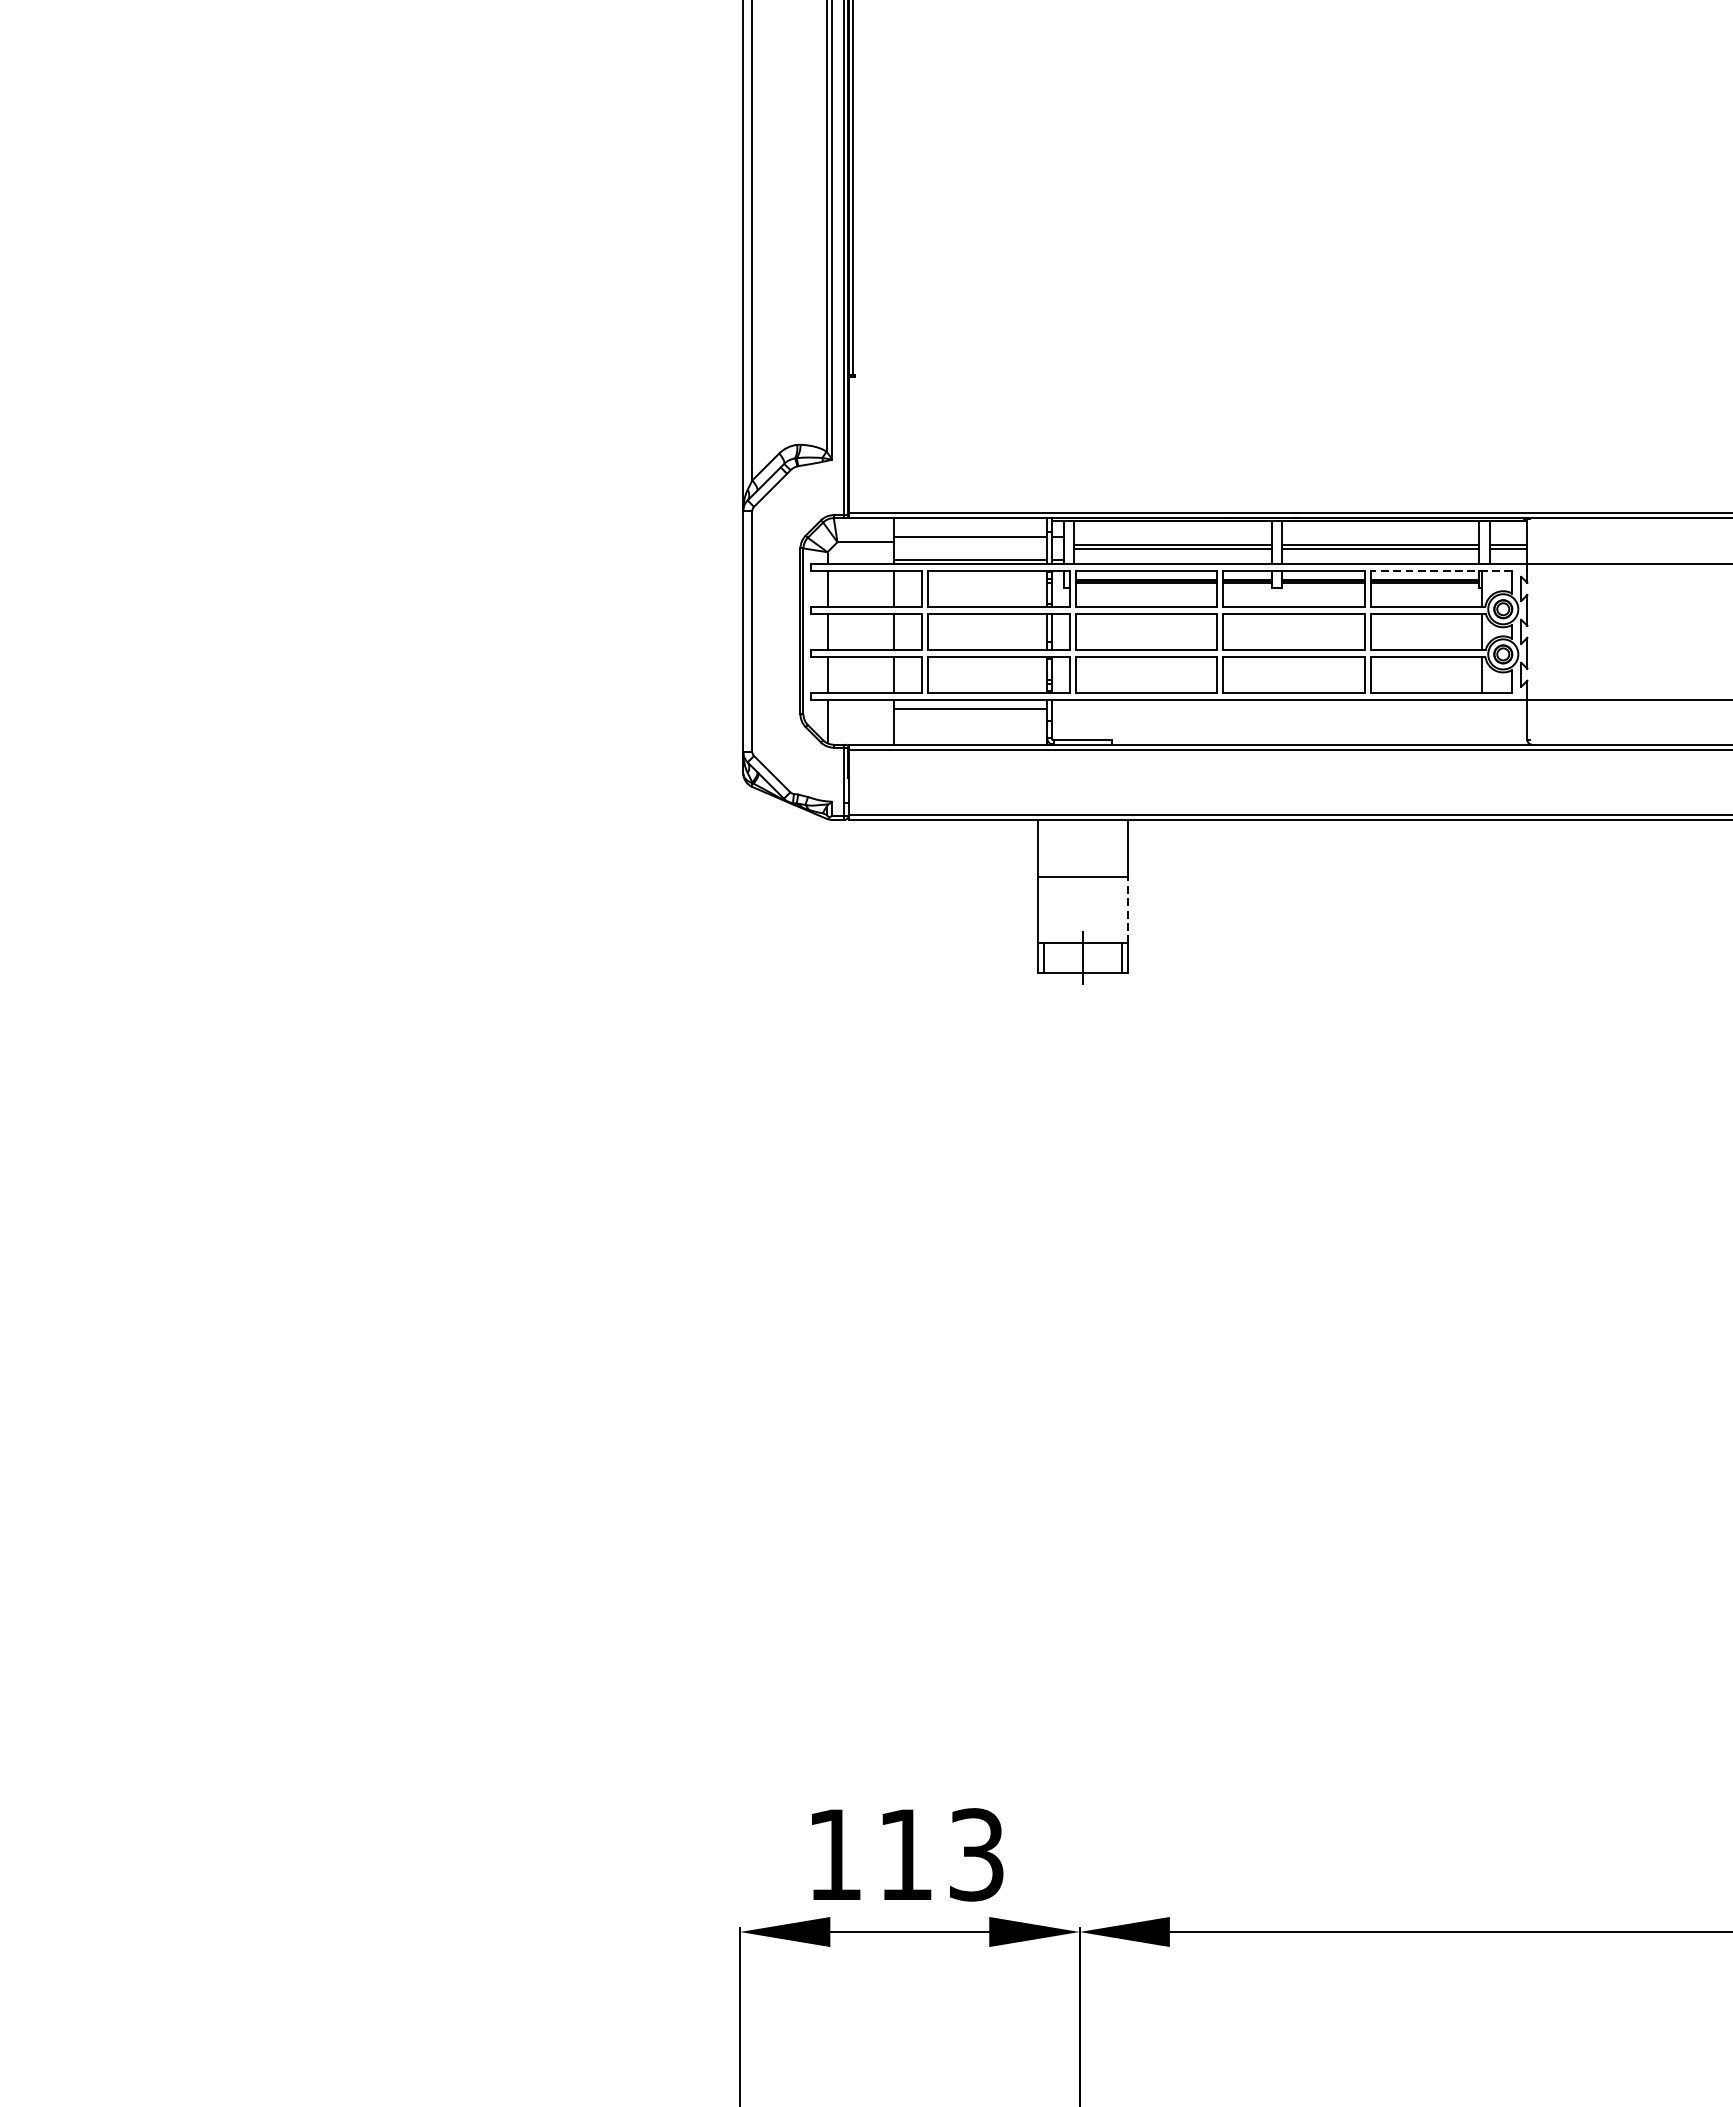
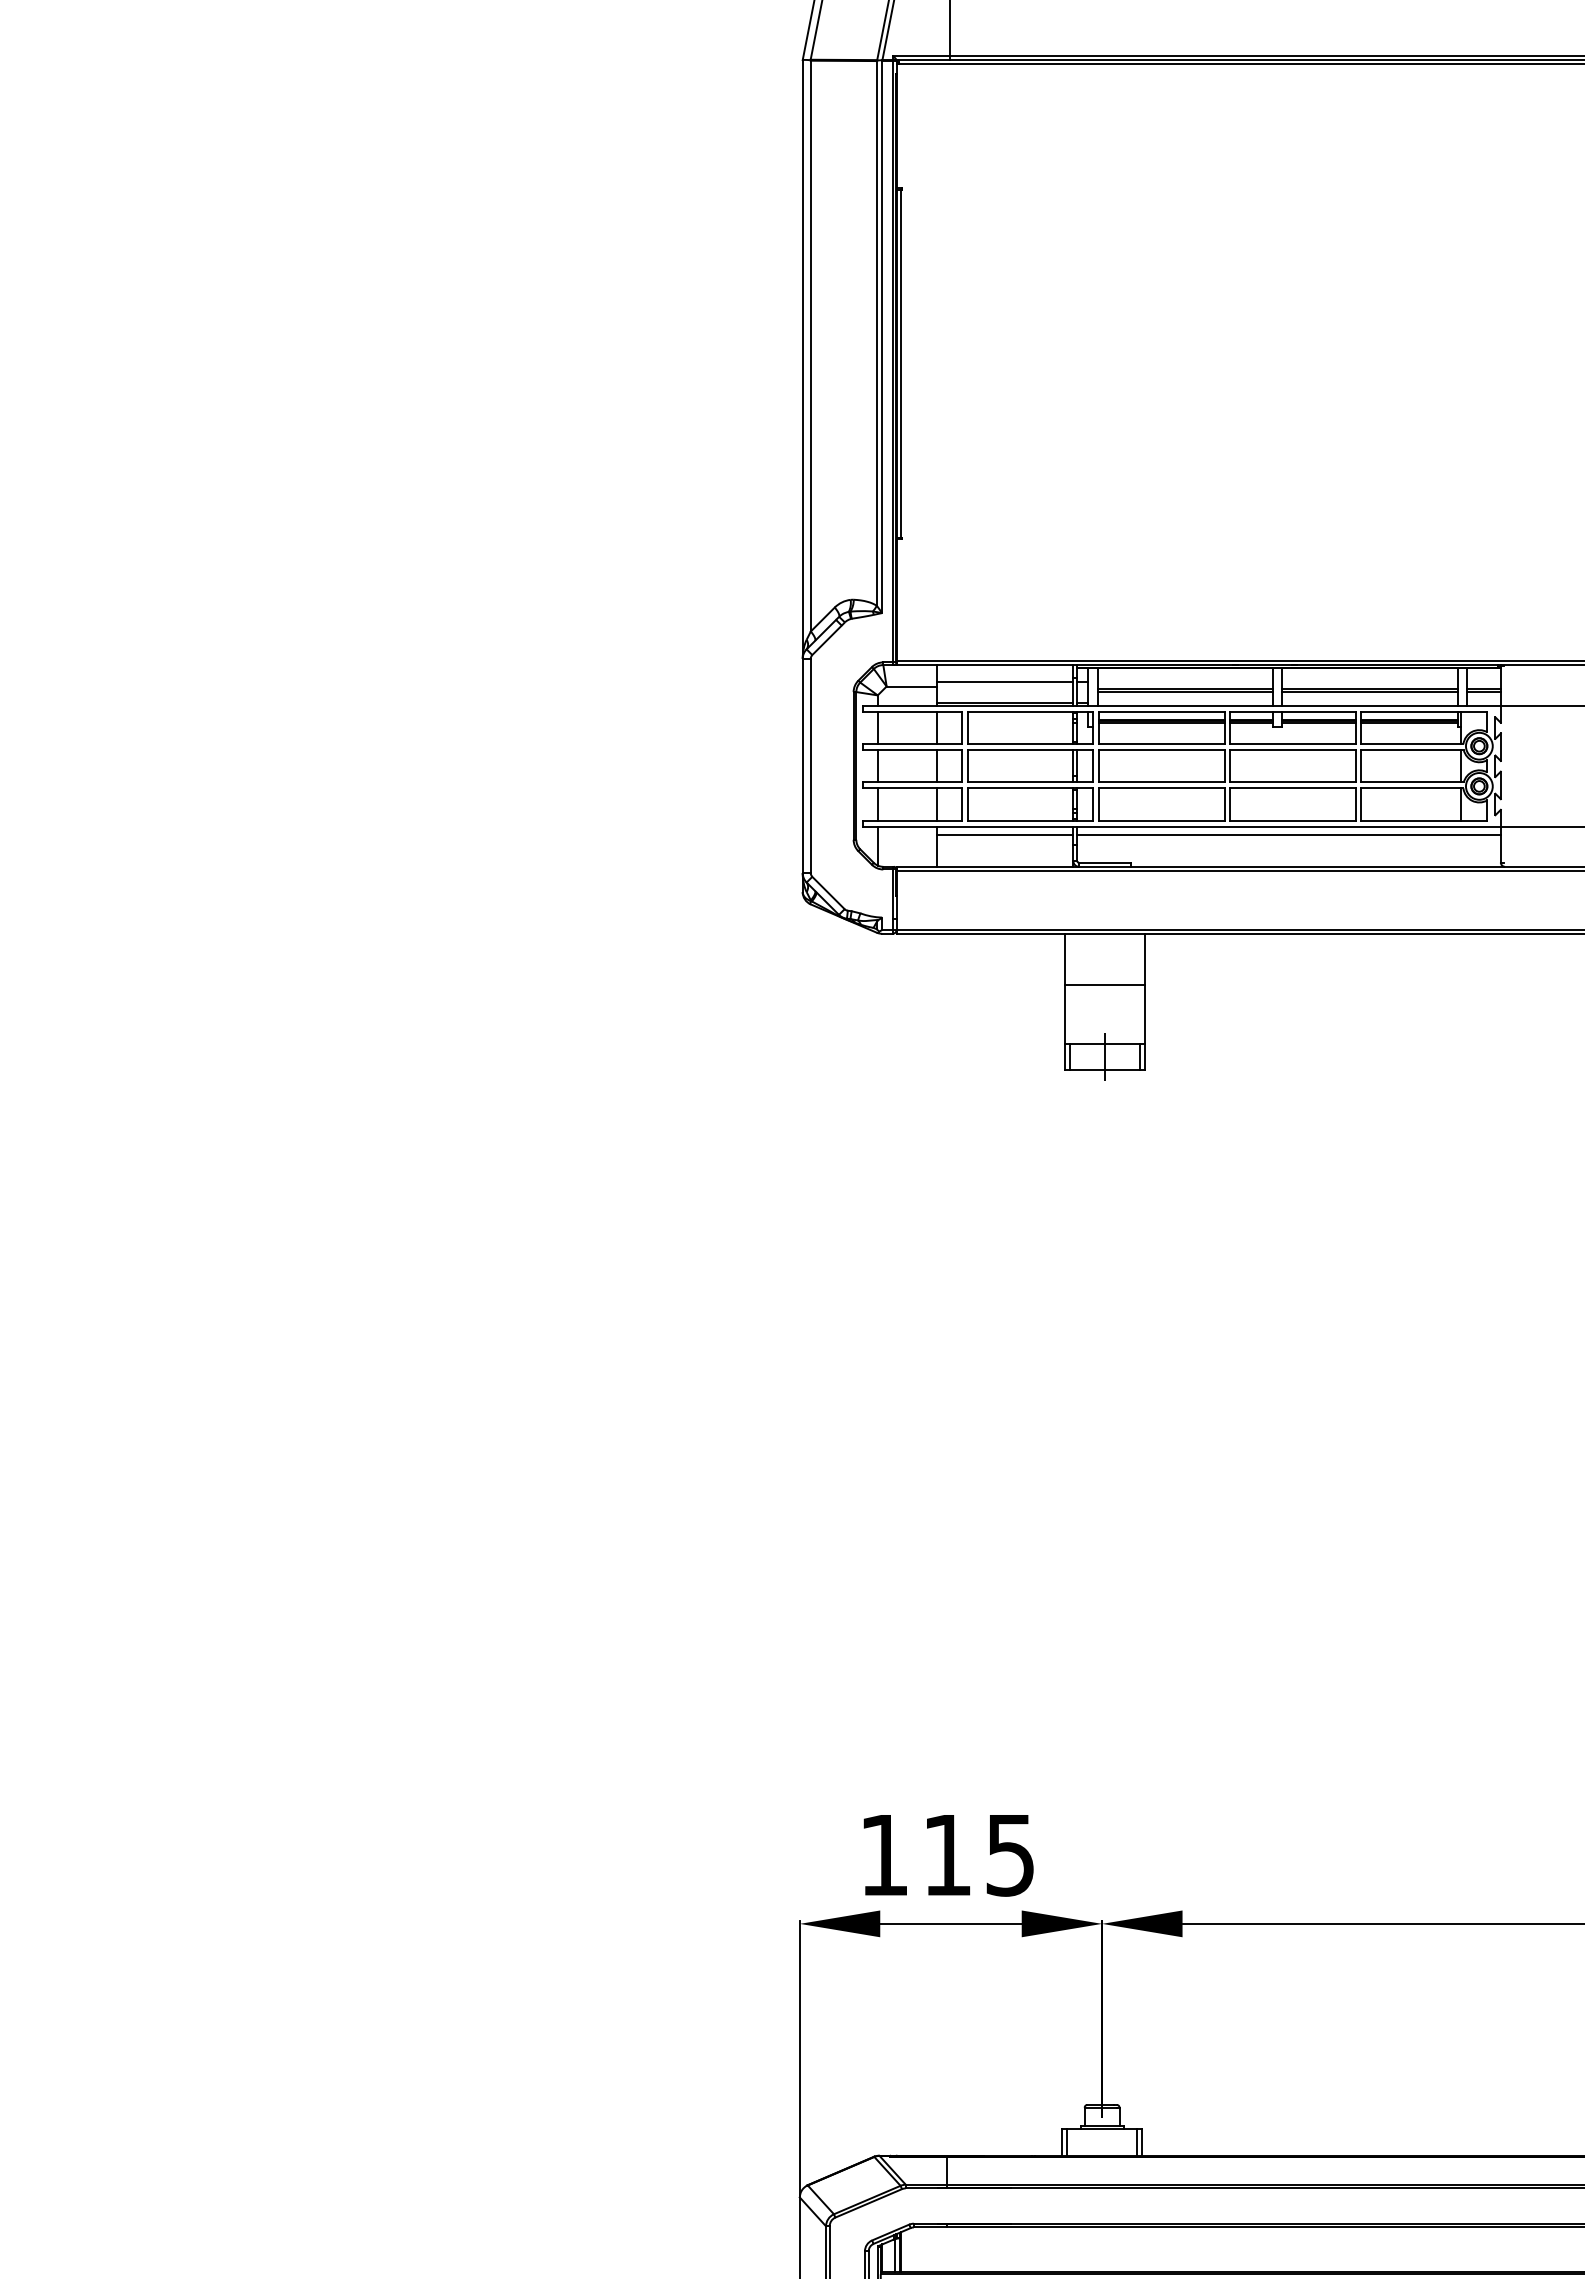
line: (1441, 571) -> (1424, 712), dashed -> solid
line: (1288, 709) -> (1288, 835), added
line: (1128, 909) -> (1145, 1013), dashed -> solid
text: (976, 1854) -> (1010, 1854), 113 -> 115

